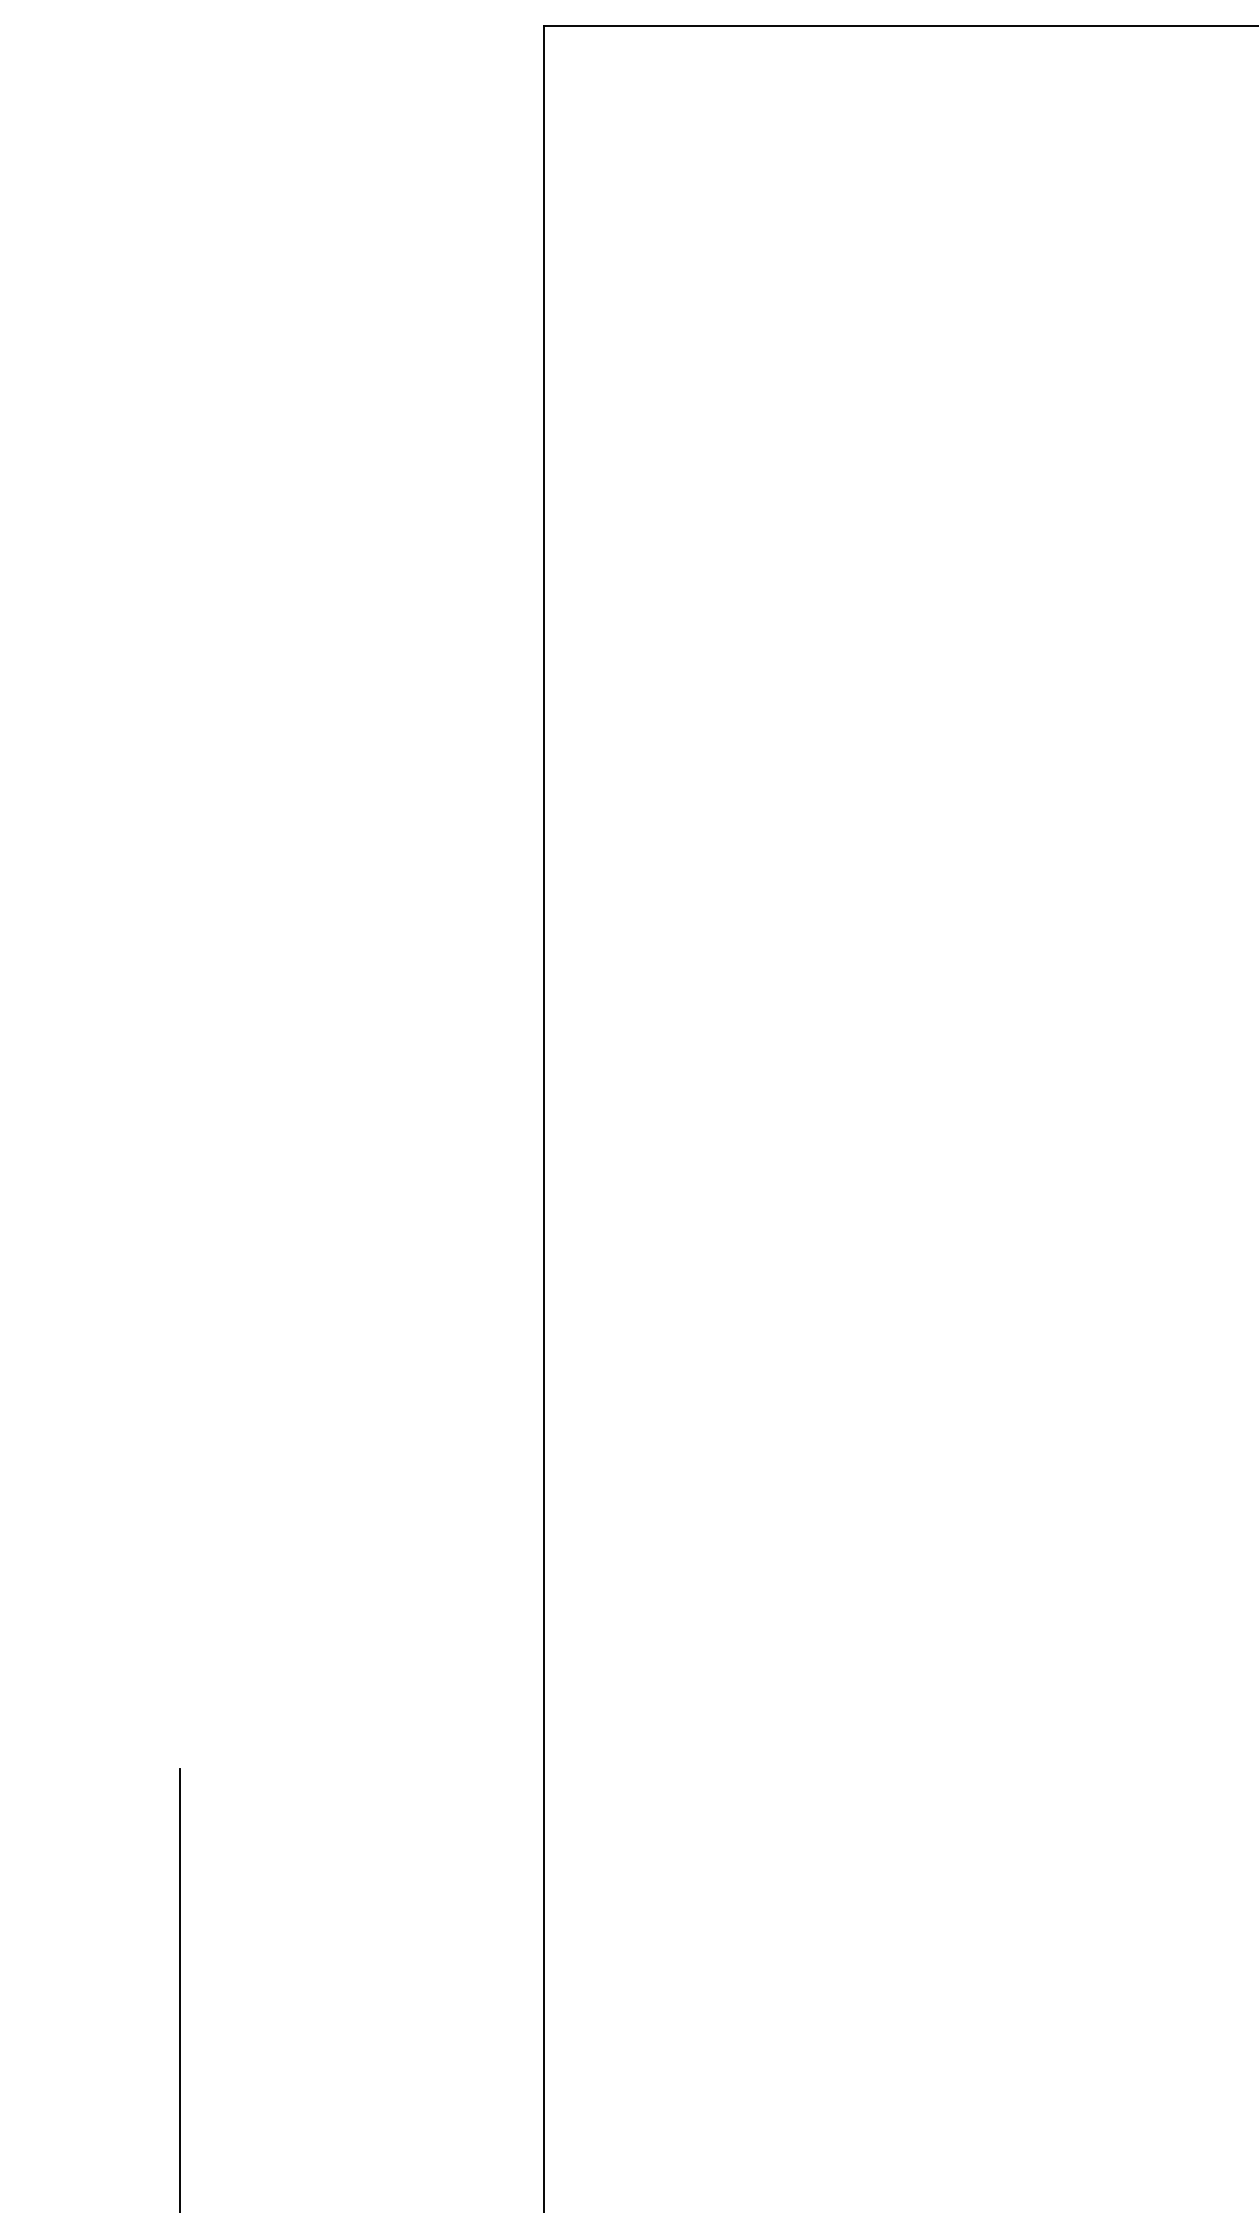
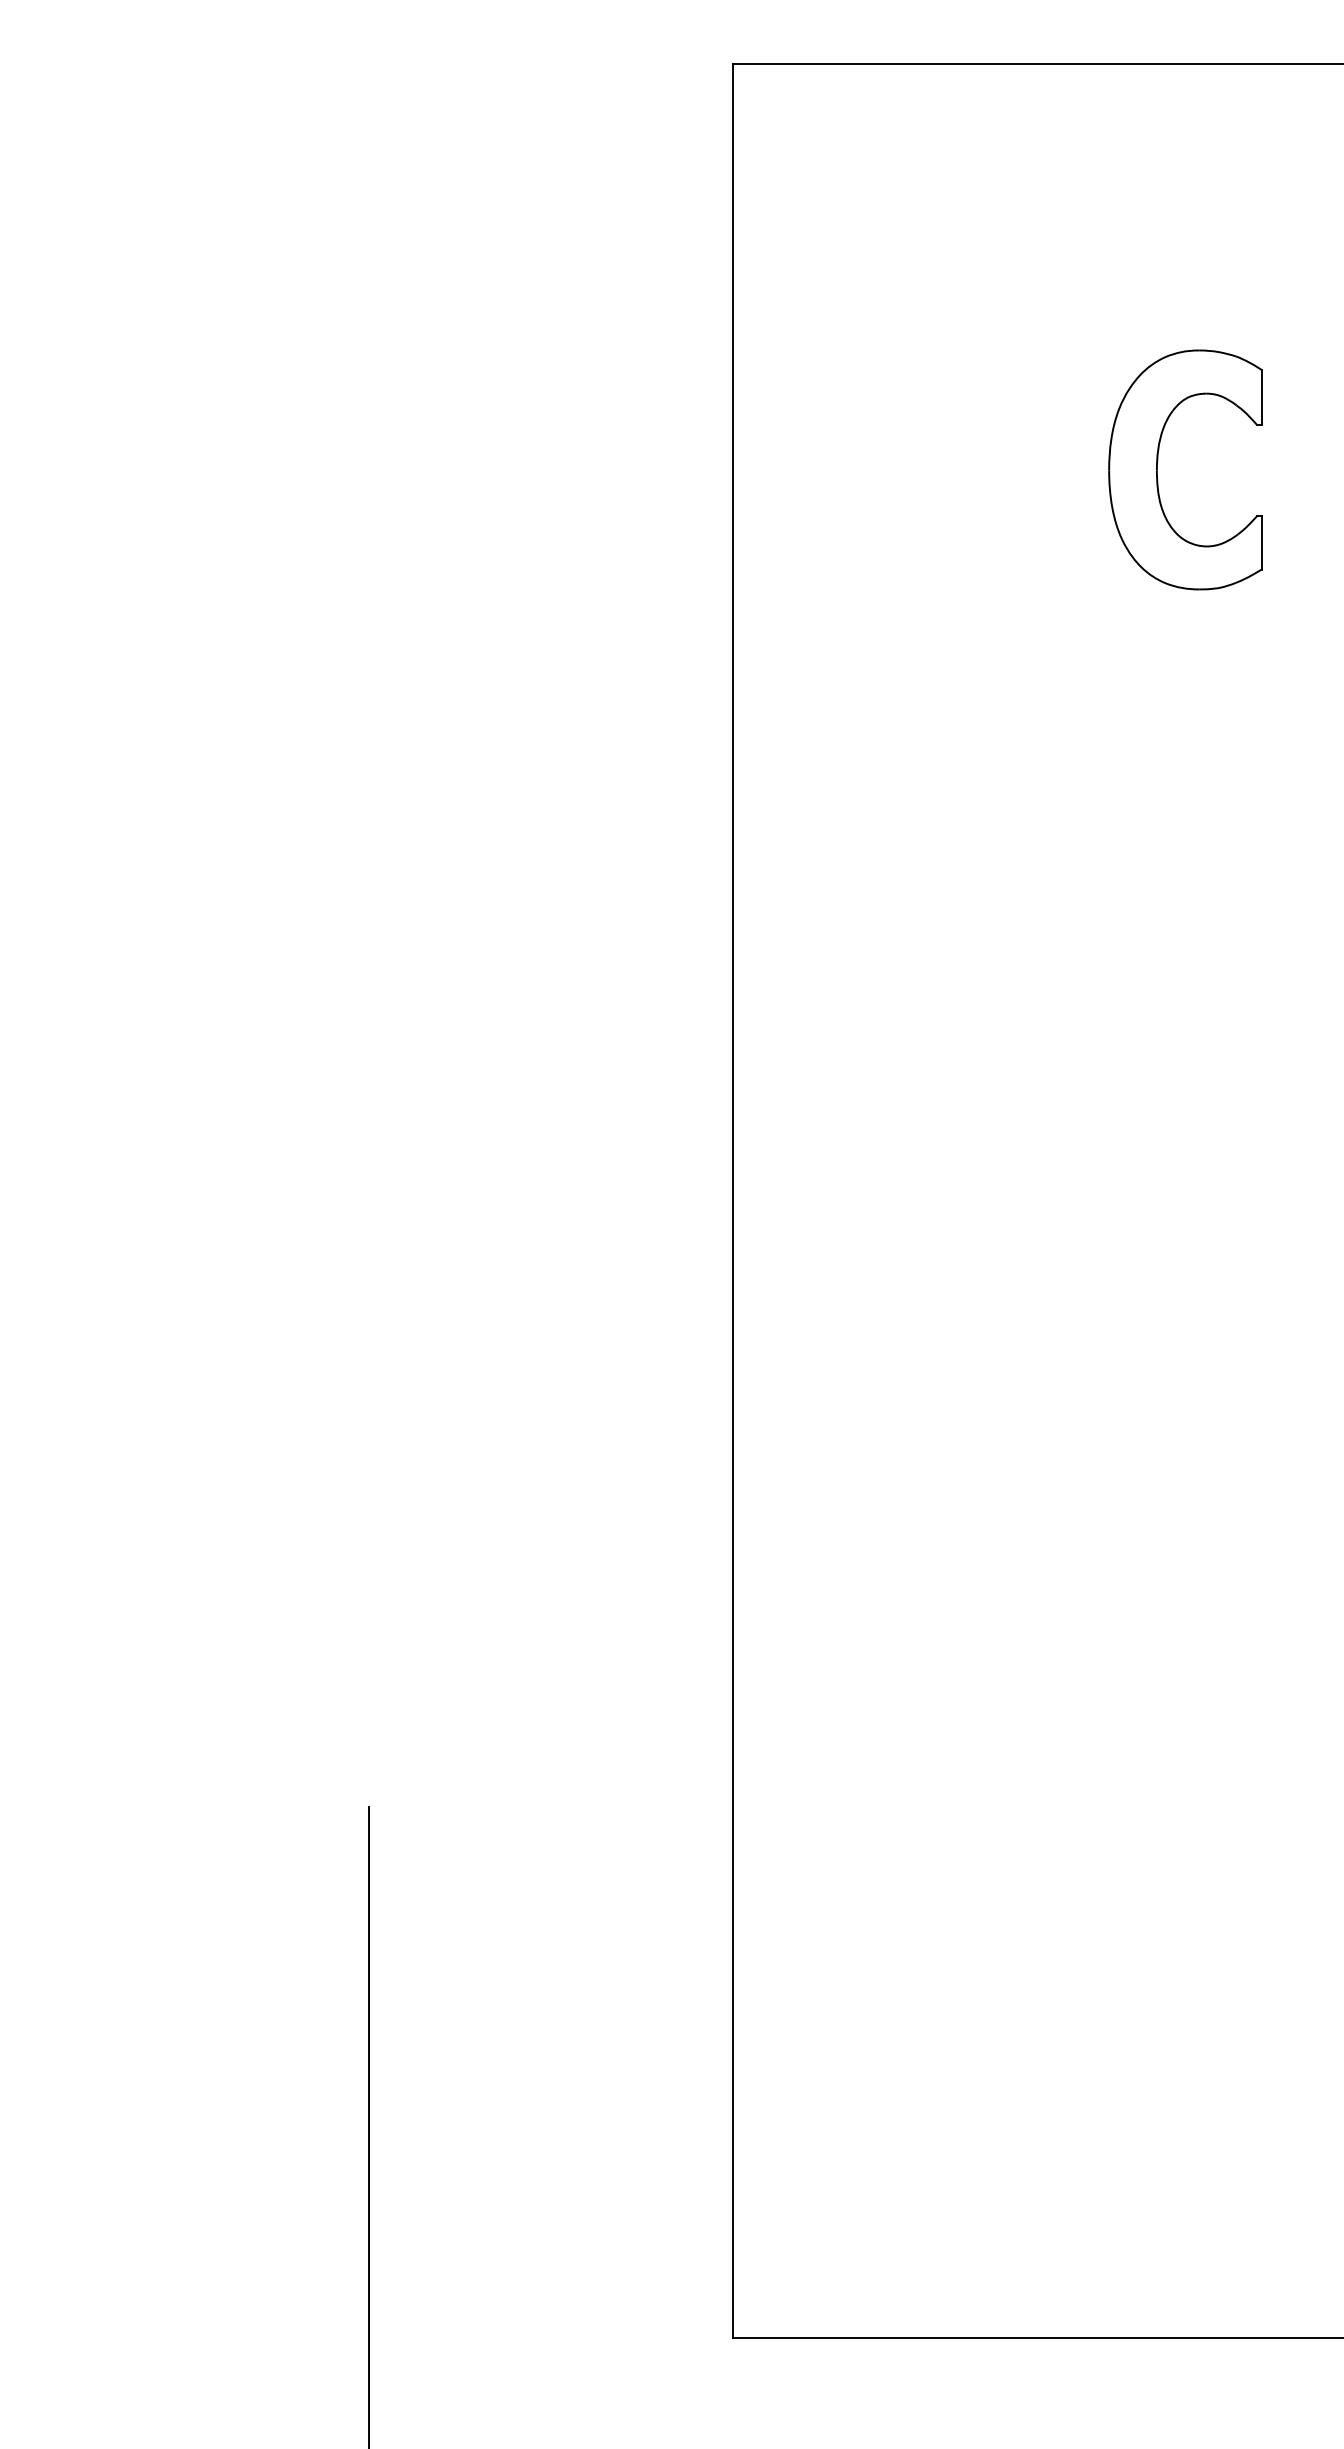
part: (968, 431) -> (1157, 469), added

